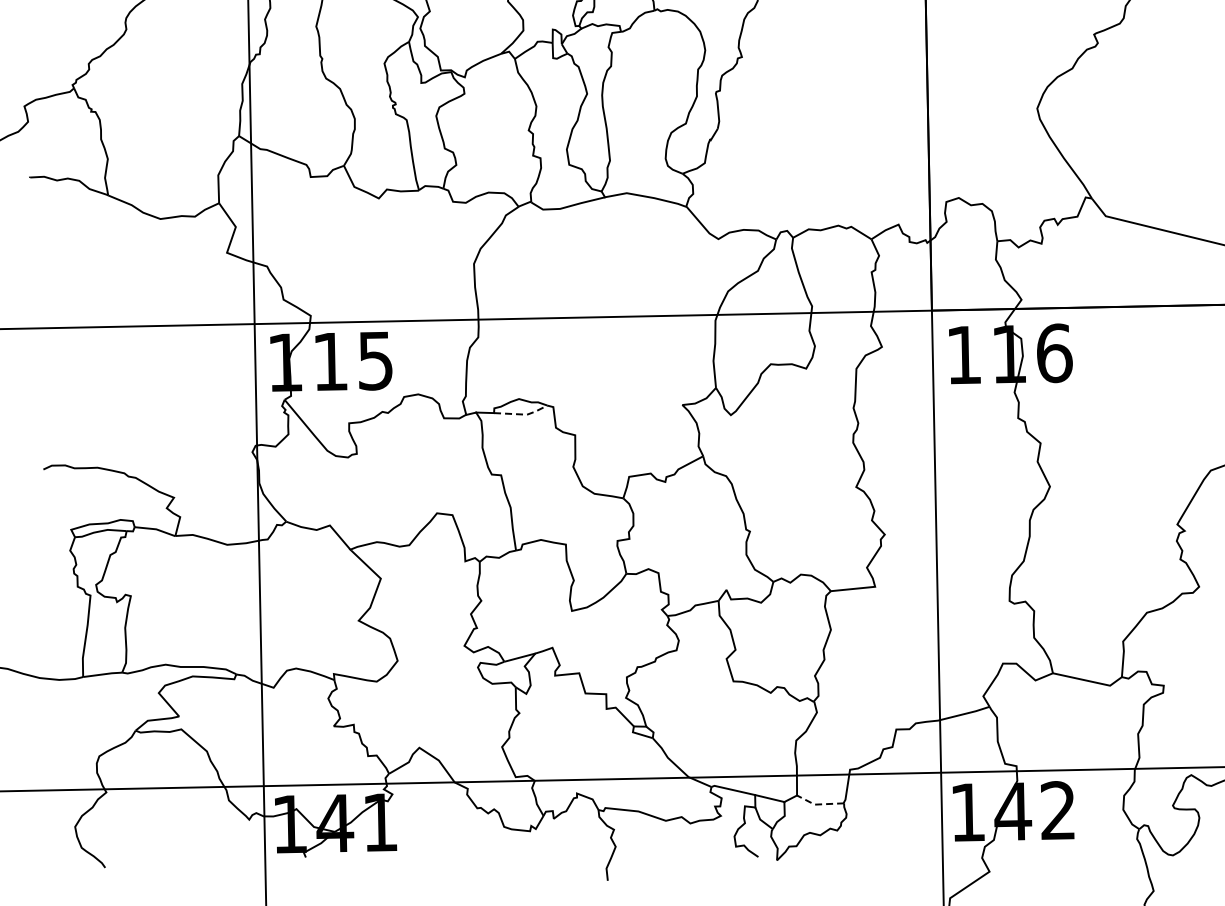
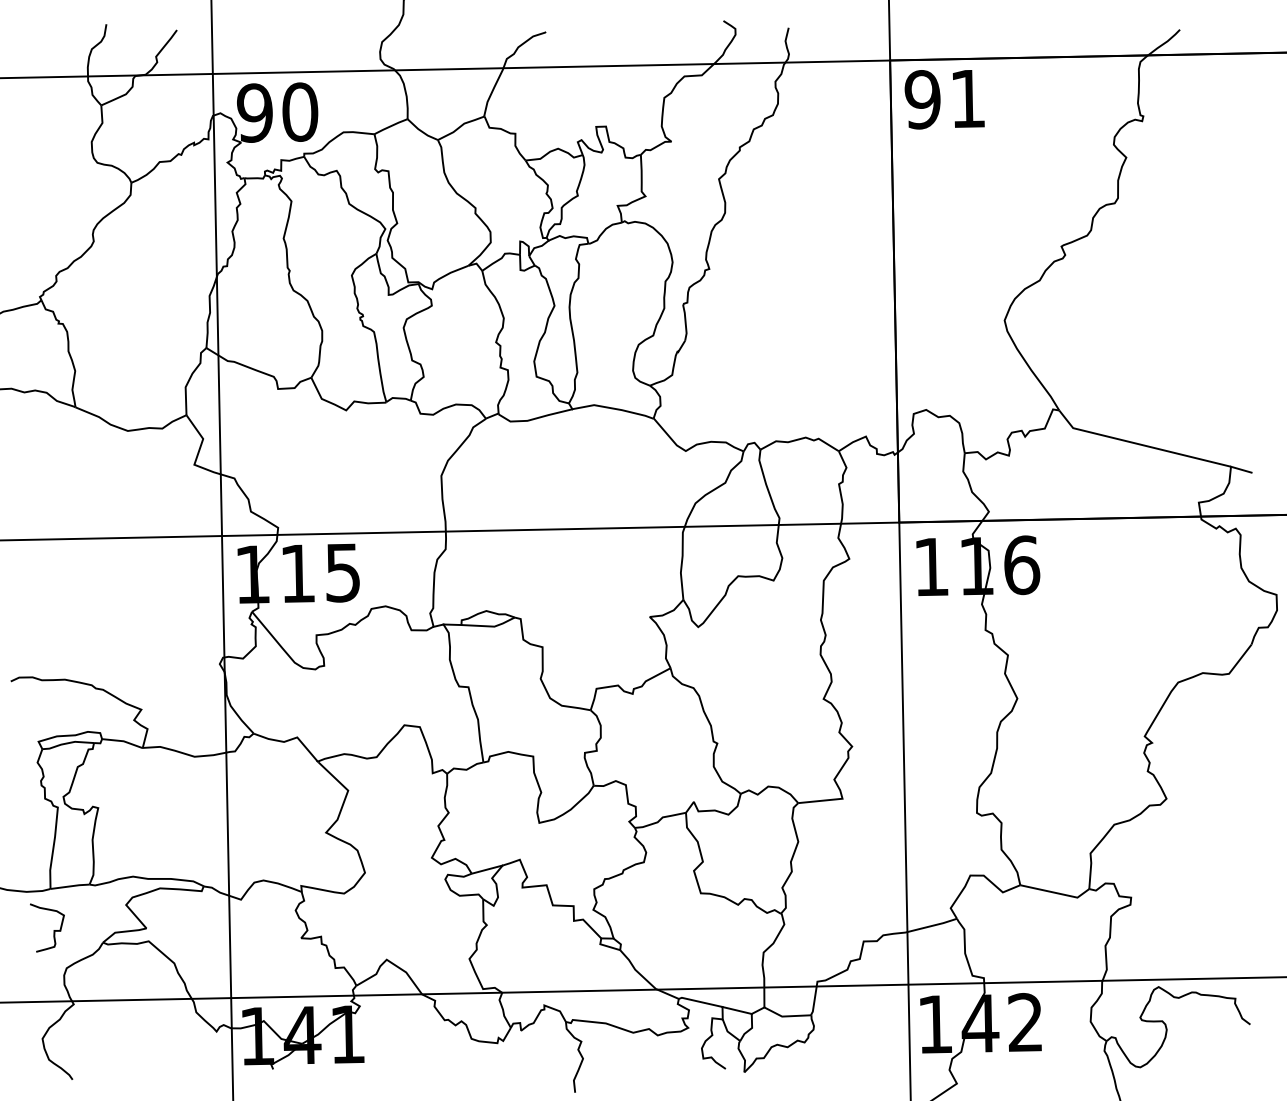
line: (523, 414) -> (490, 626), dashed -> solid
curve: (86, 718) -> (53, 930), added
line: (819, 804) -> (786, 1016), dashed -> solid

